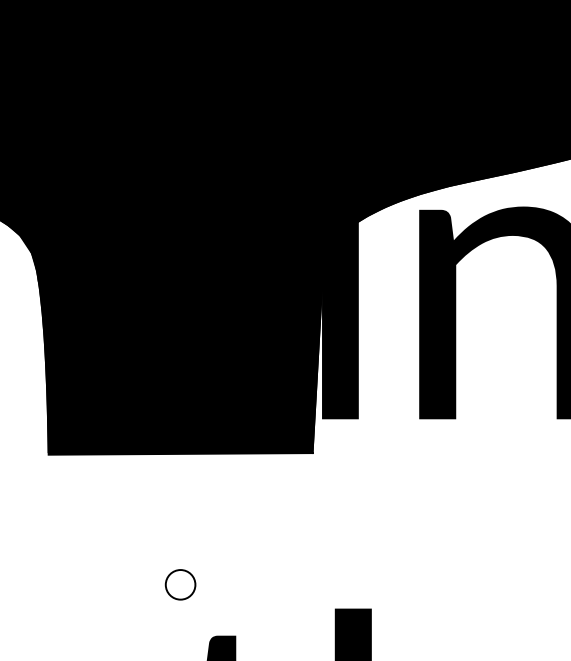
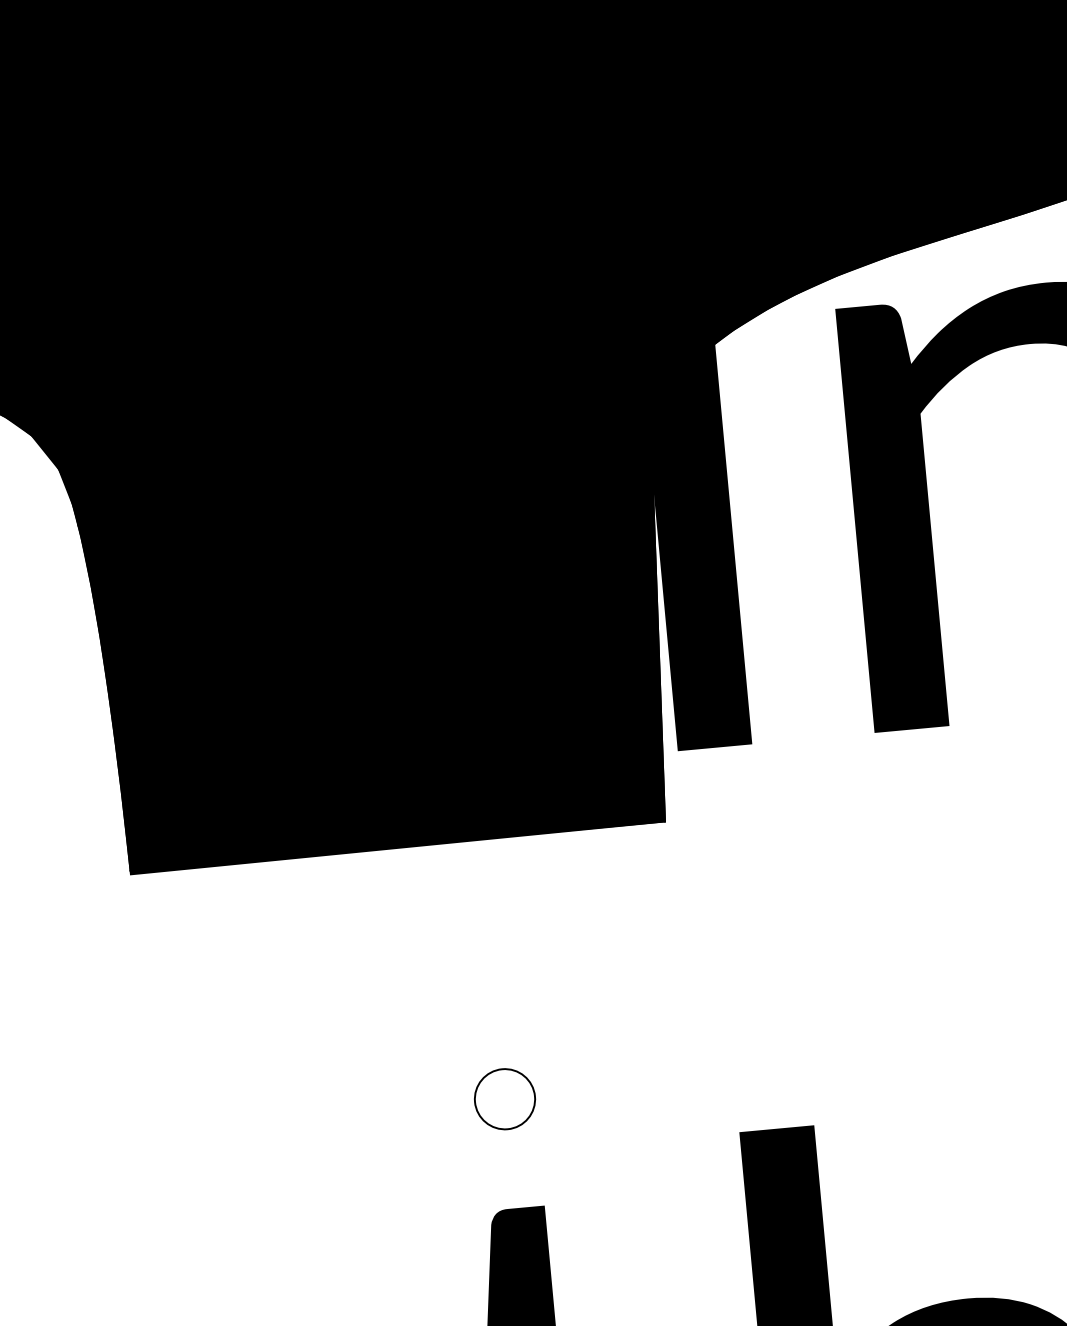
circle: (180, 584) -> (504, 1098), moved

